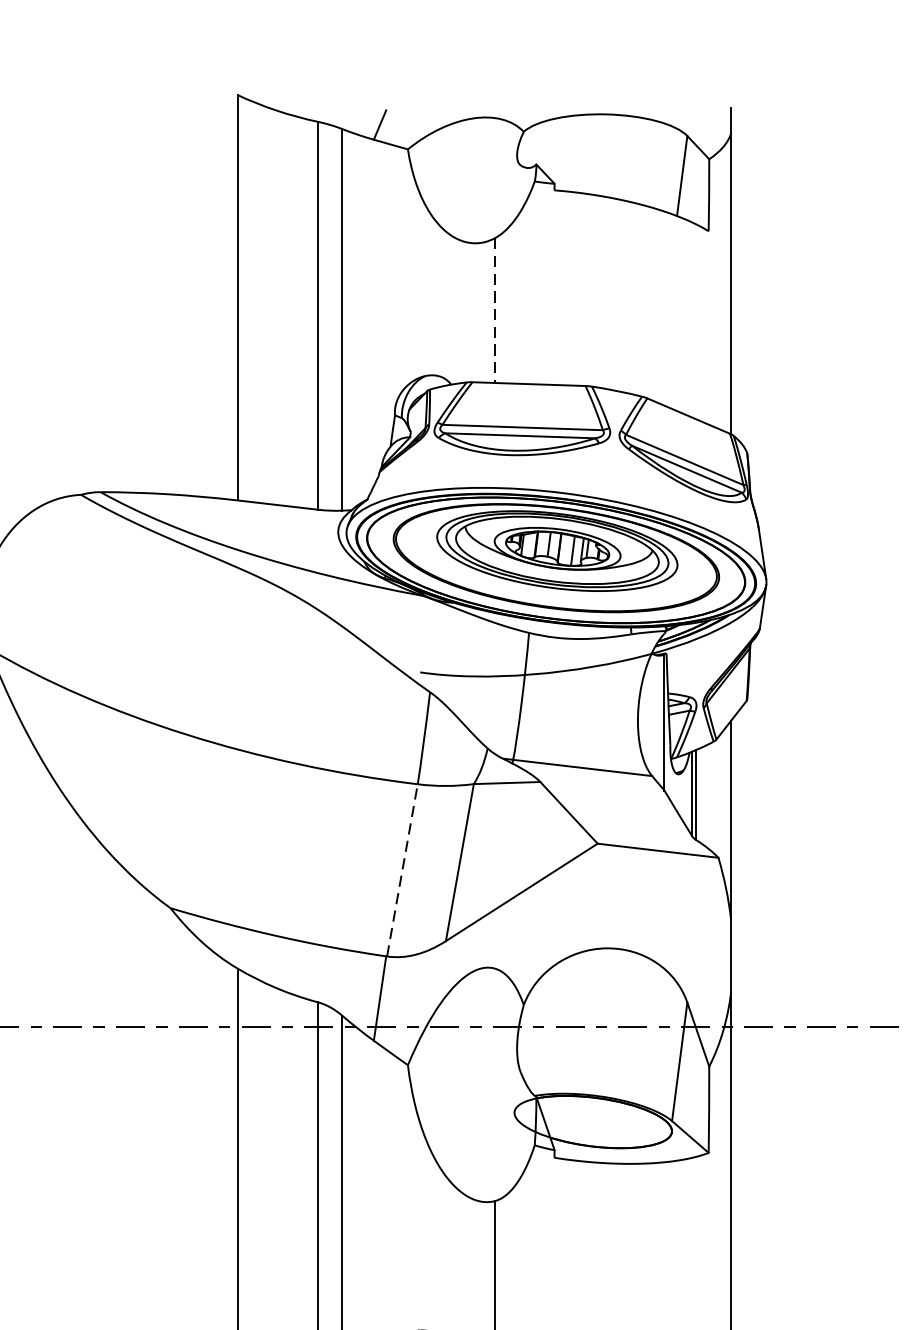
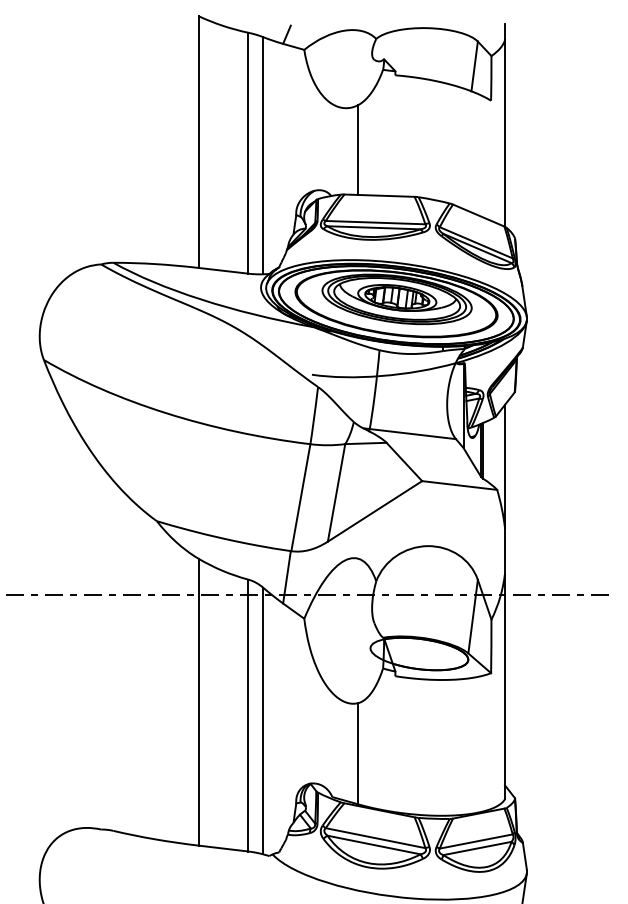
line: (495, 311) -> (358, 150), dashed -> solid
line: (401, 870) -> (300, 497), dashed -> solid

